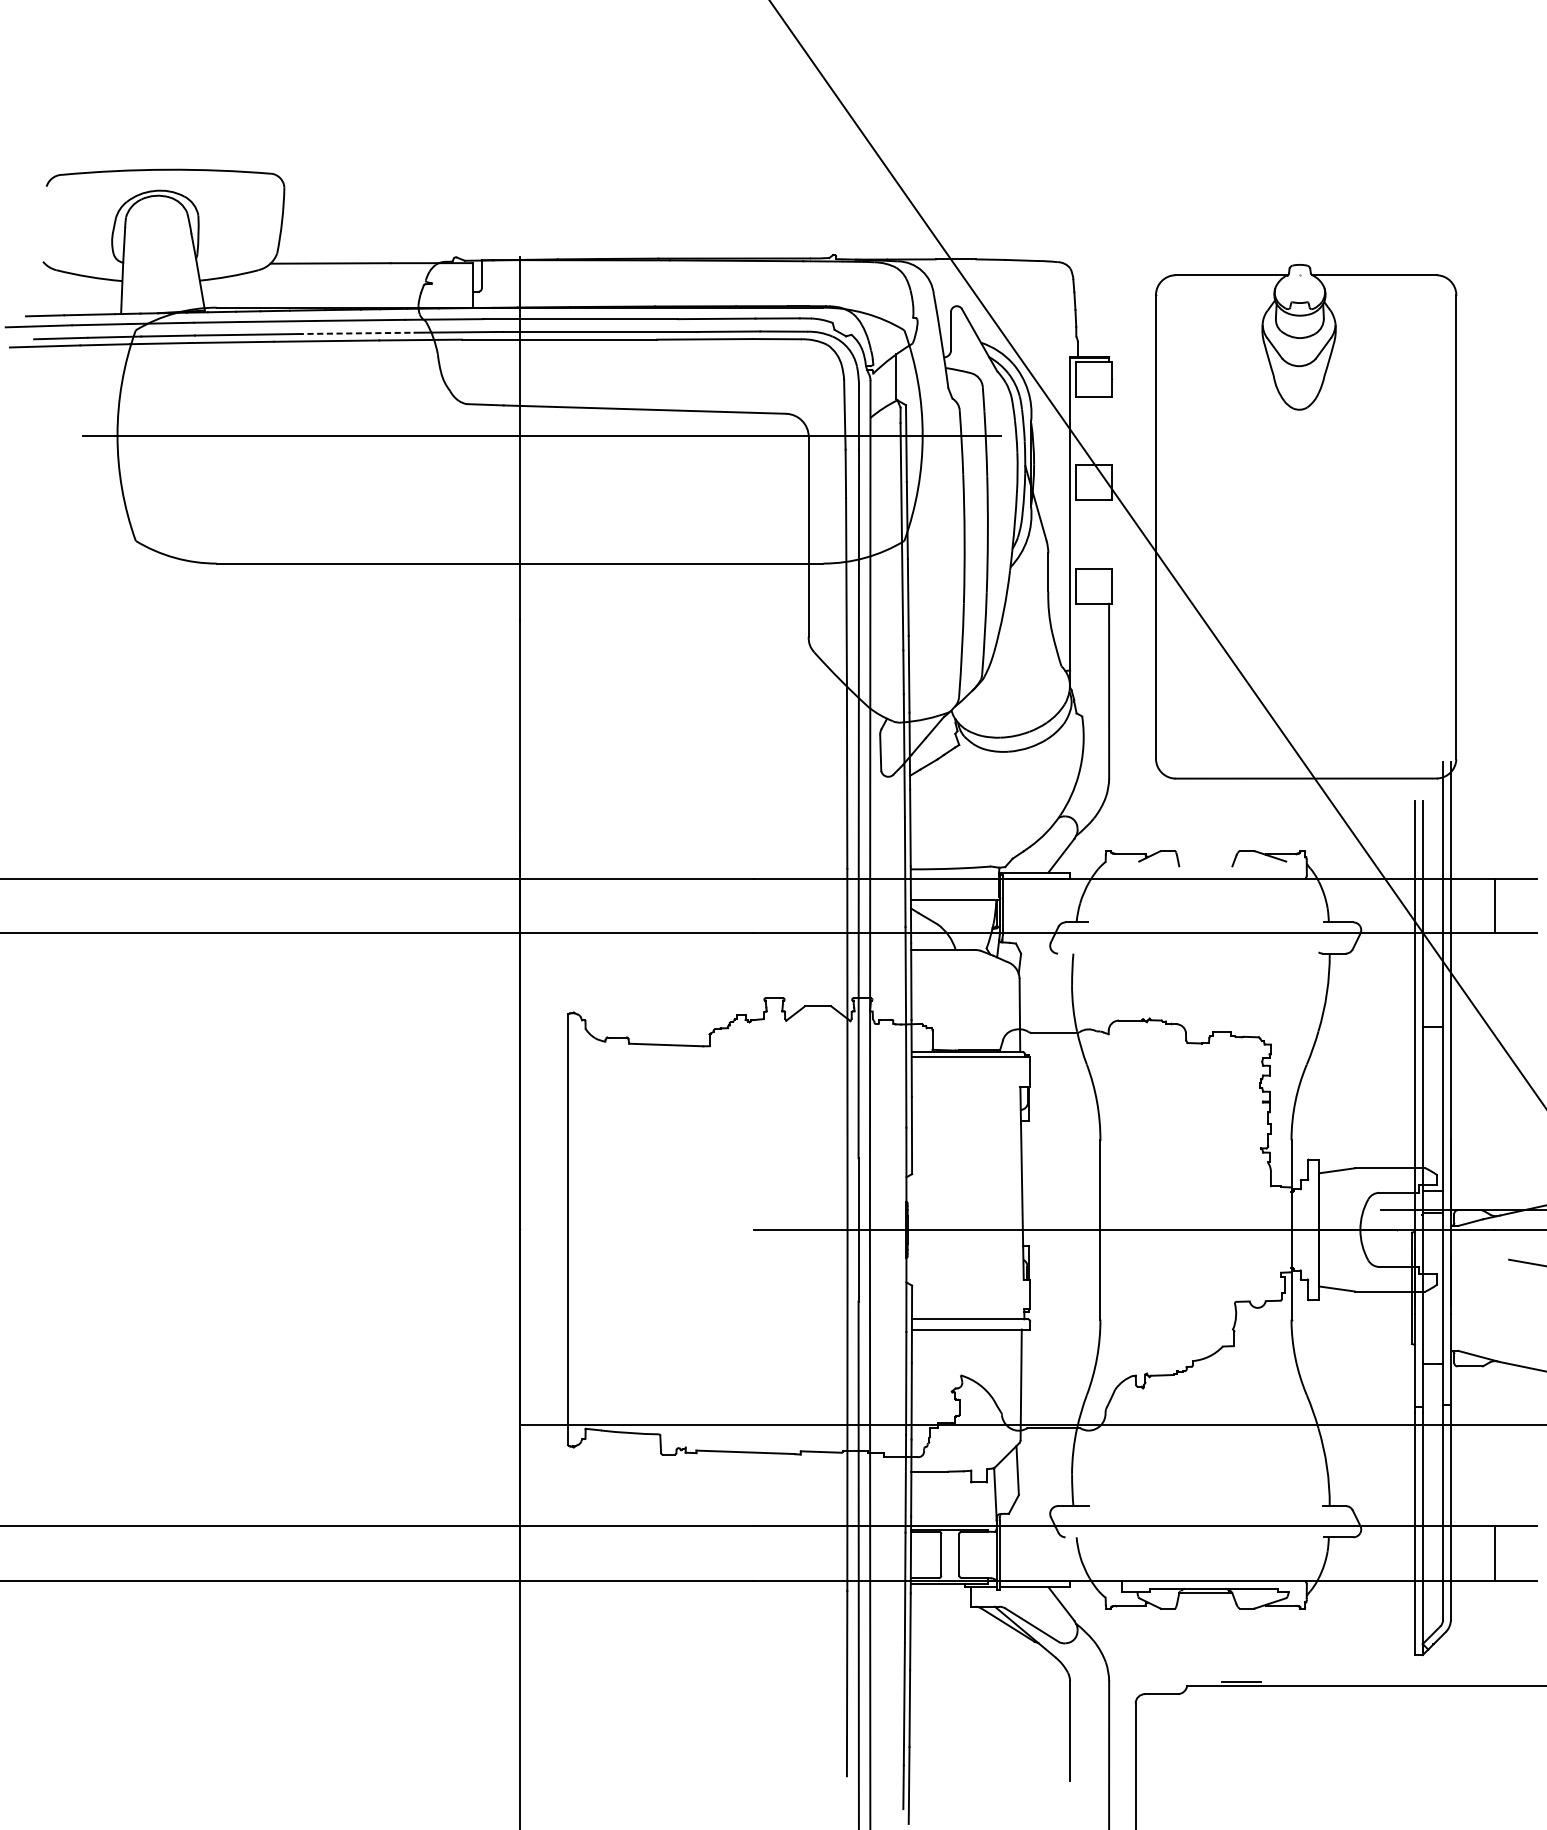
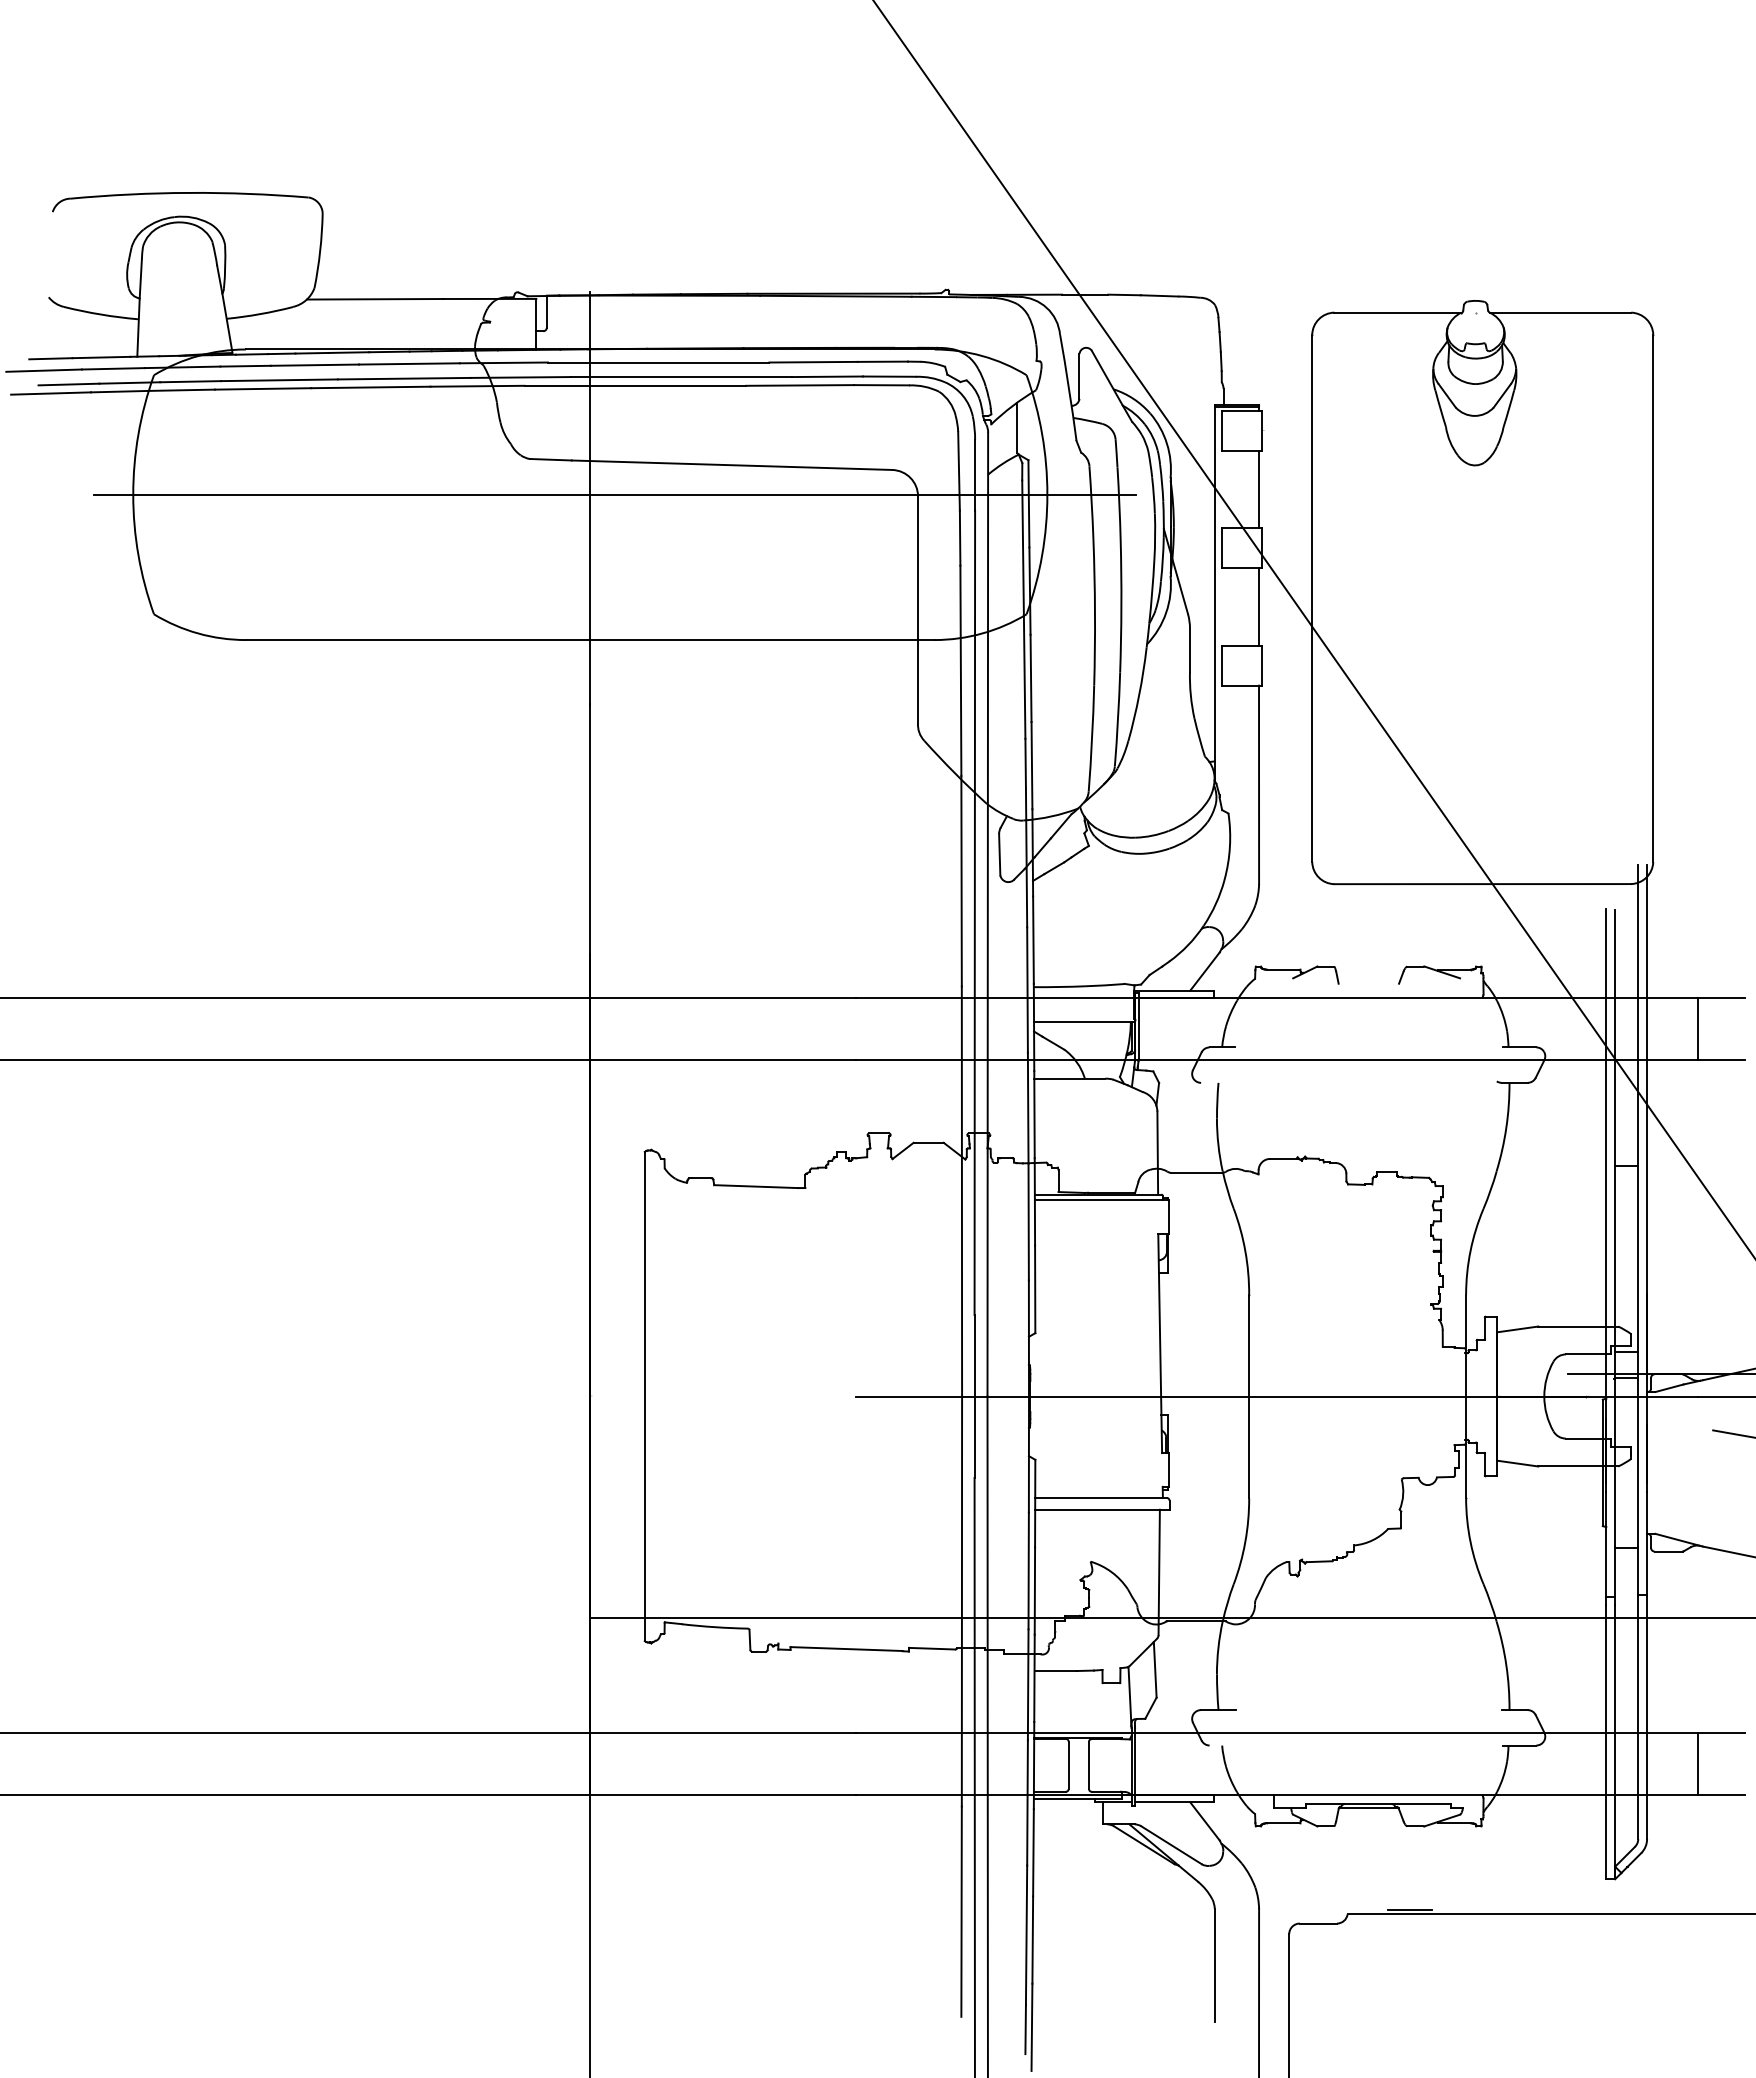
line: (356, 333) -> (404, 378), dashed -> solid
line: (1109, 431) -> (1259, 489), added
line: (1109, 534) -> (1259, 606), added

